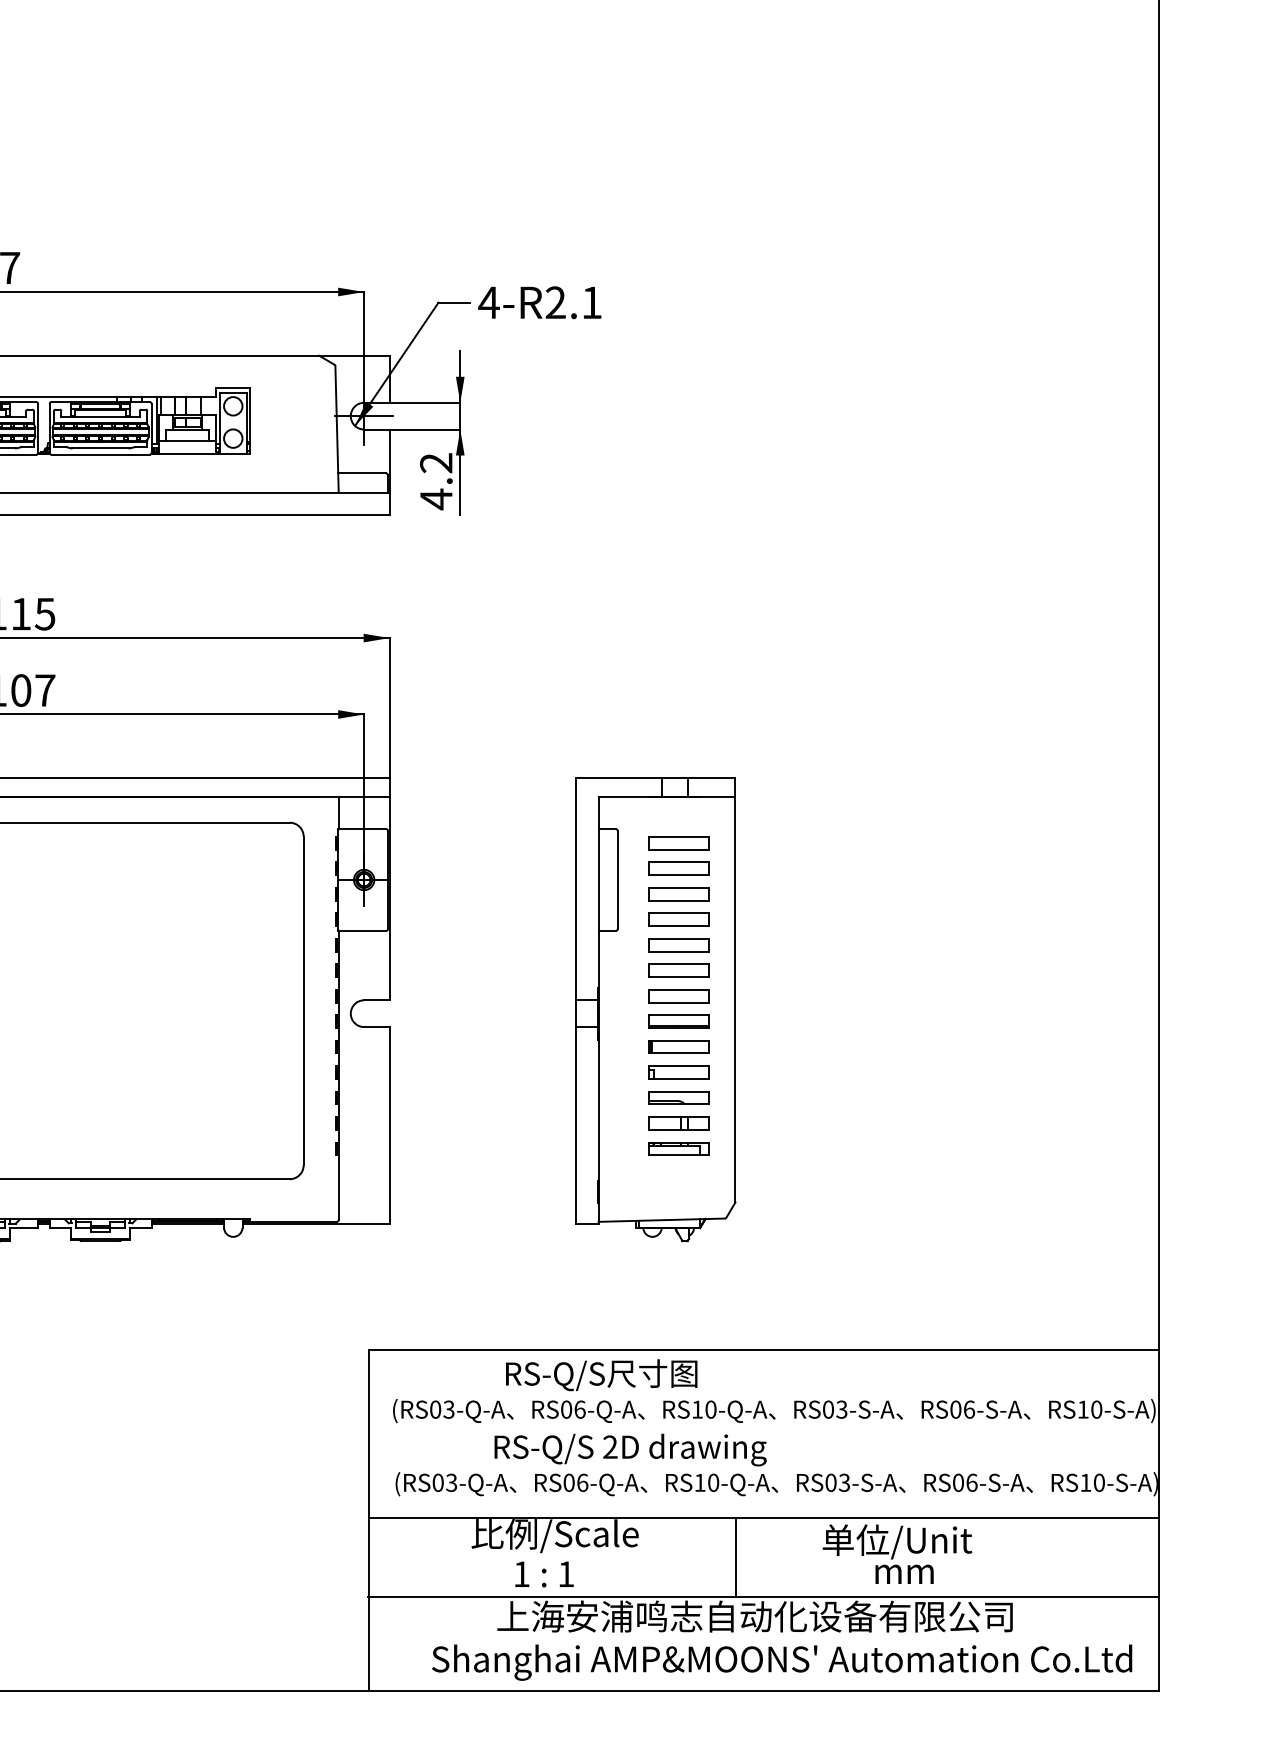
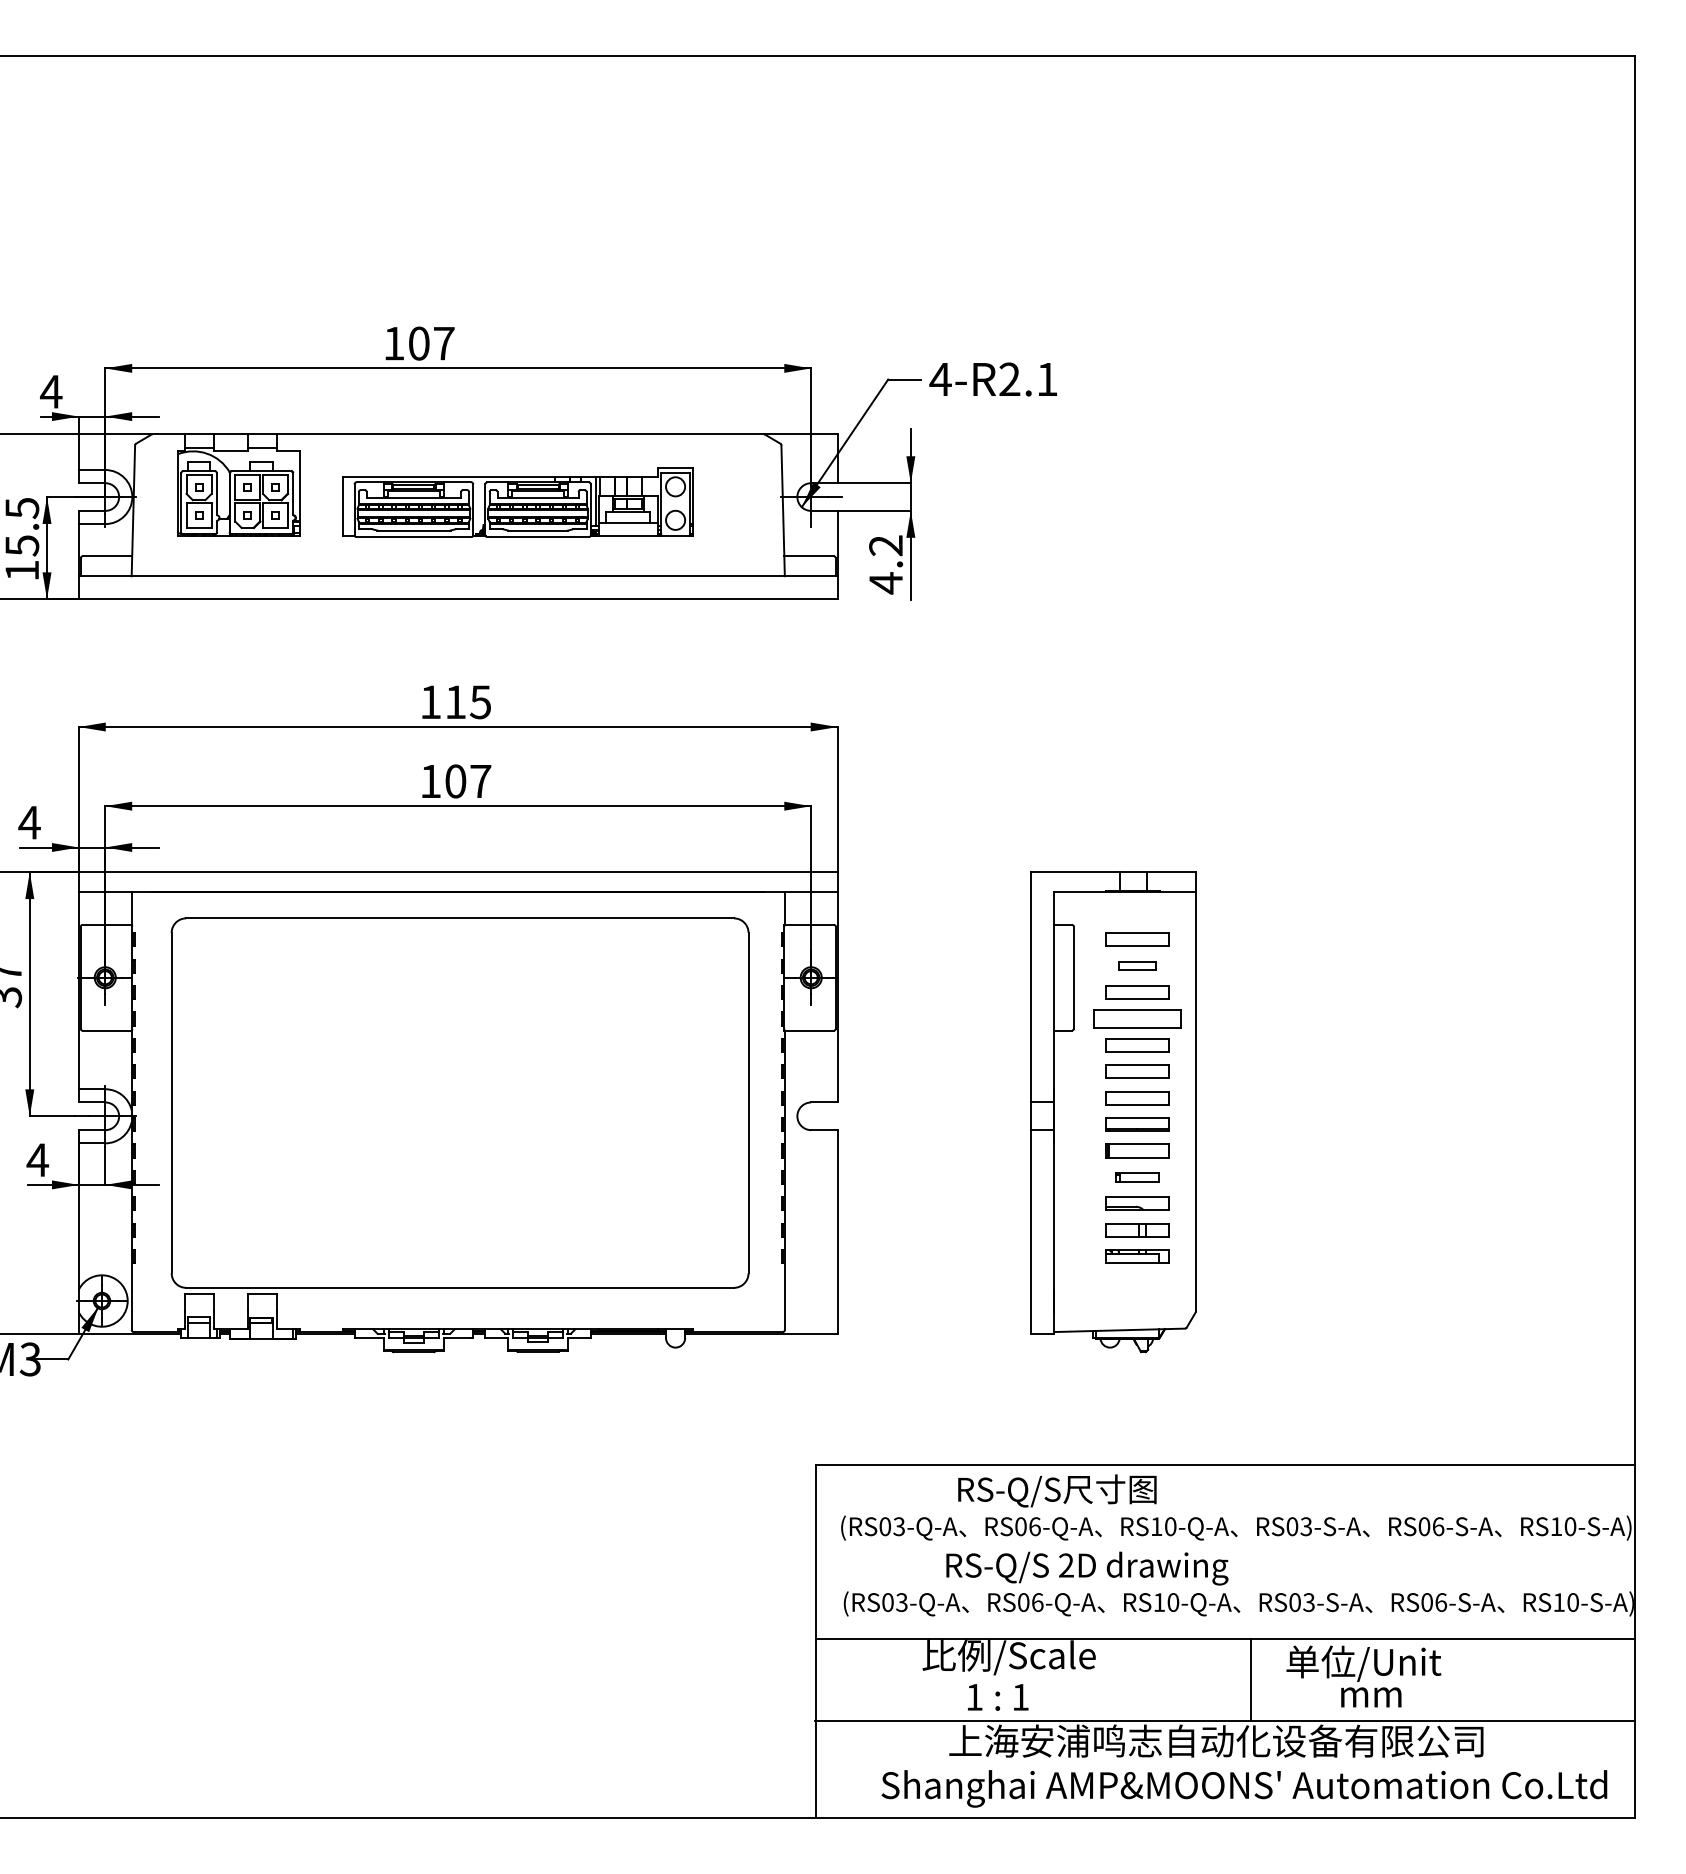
part: (678, 869) -> (1137, 966), size x0.6
part: (678, 919) -> (1137, 1018), size x1.4
part: (678, 1072) -> (1137, 1177), size x0.7
line: (735, 1557) -> (1250, 1679), moved

